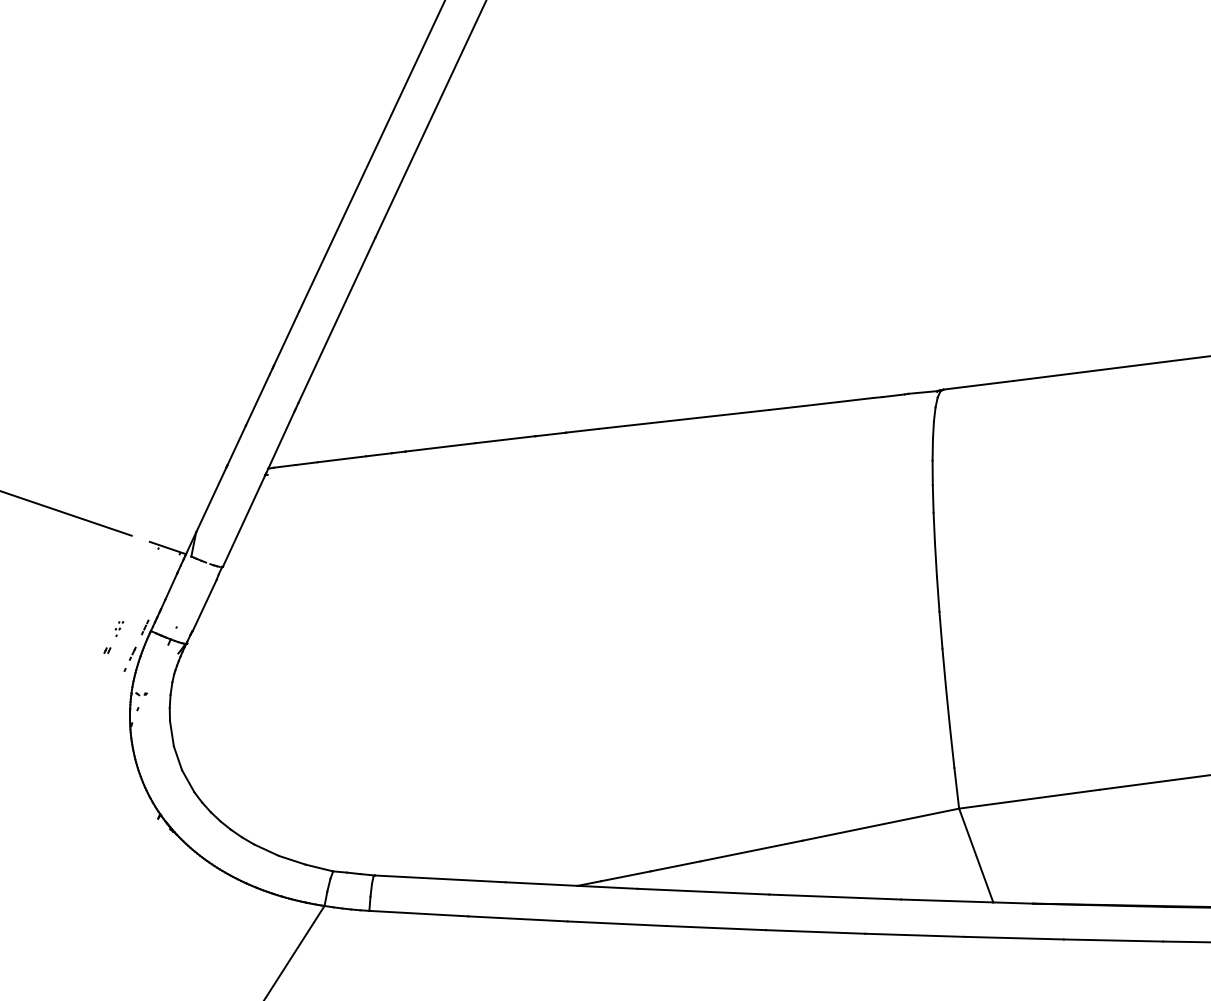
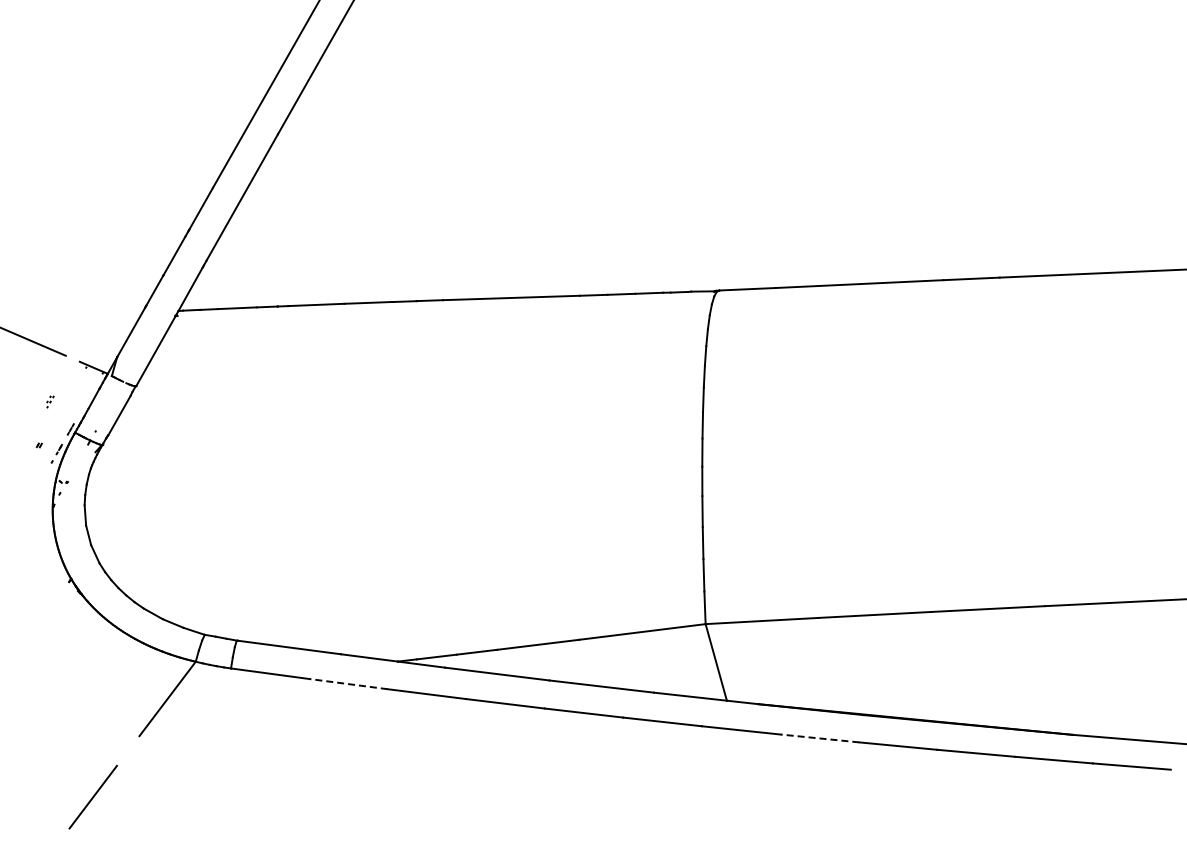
part: (119, 628) -> (50, 401), moved
line: (517, 919) -> (348, 684), solid -> dashed
line: (1112, 940) -> (819, 738), solid -> dashed

